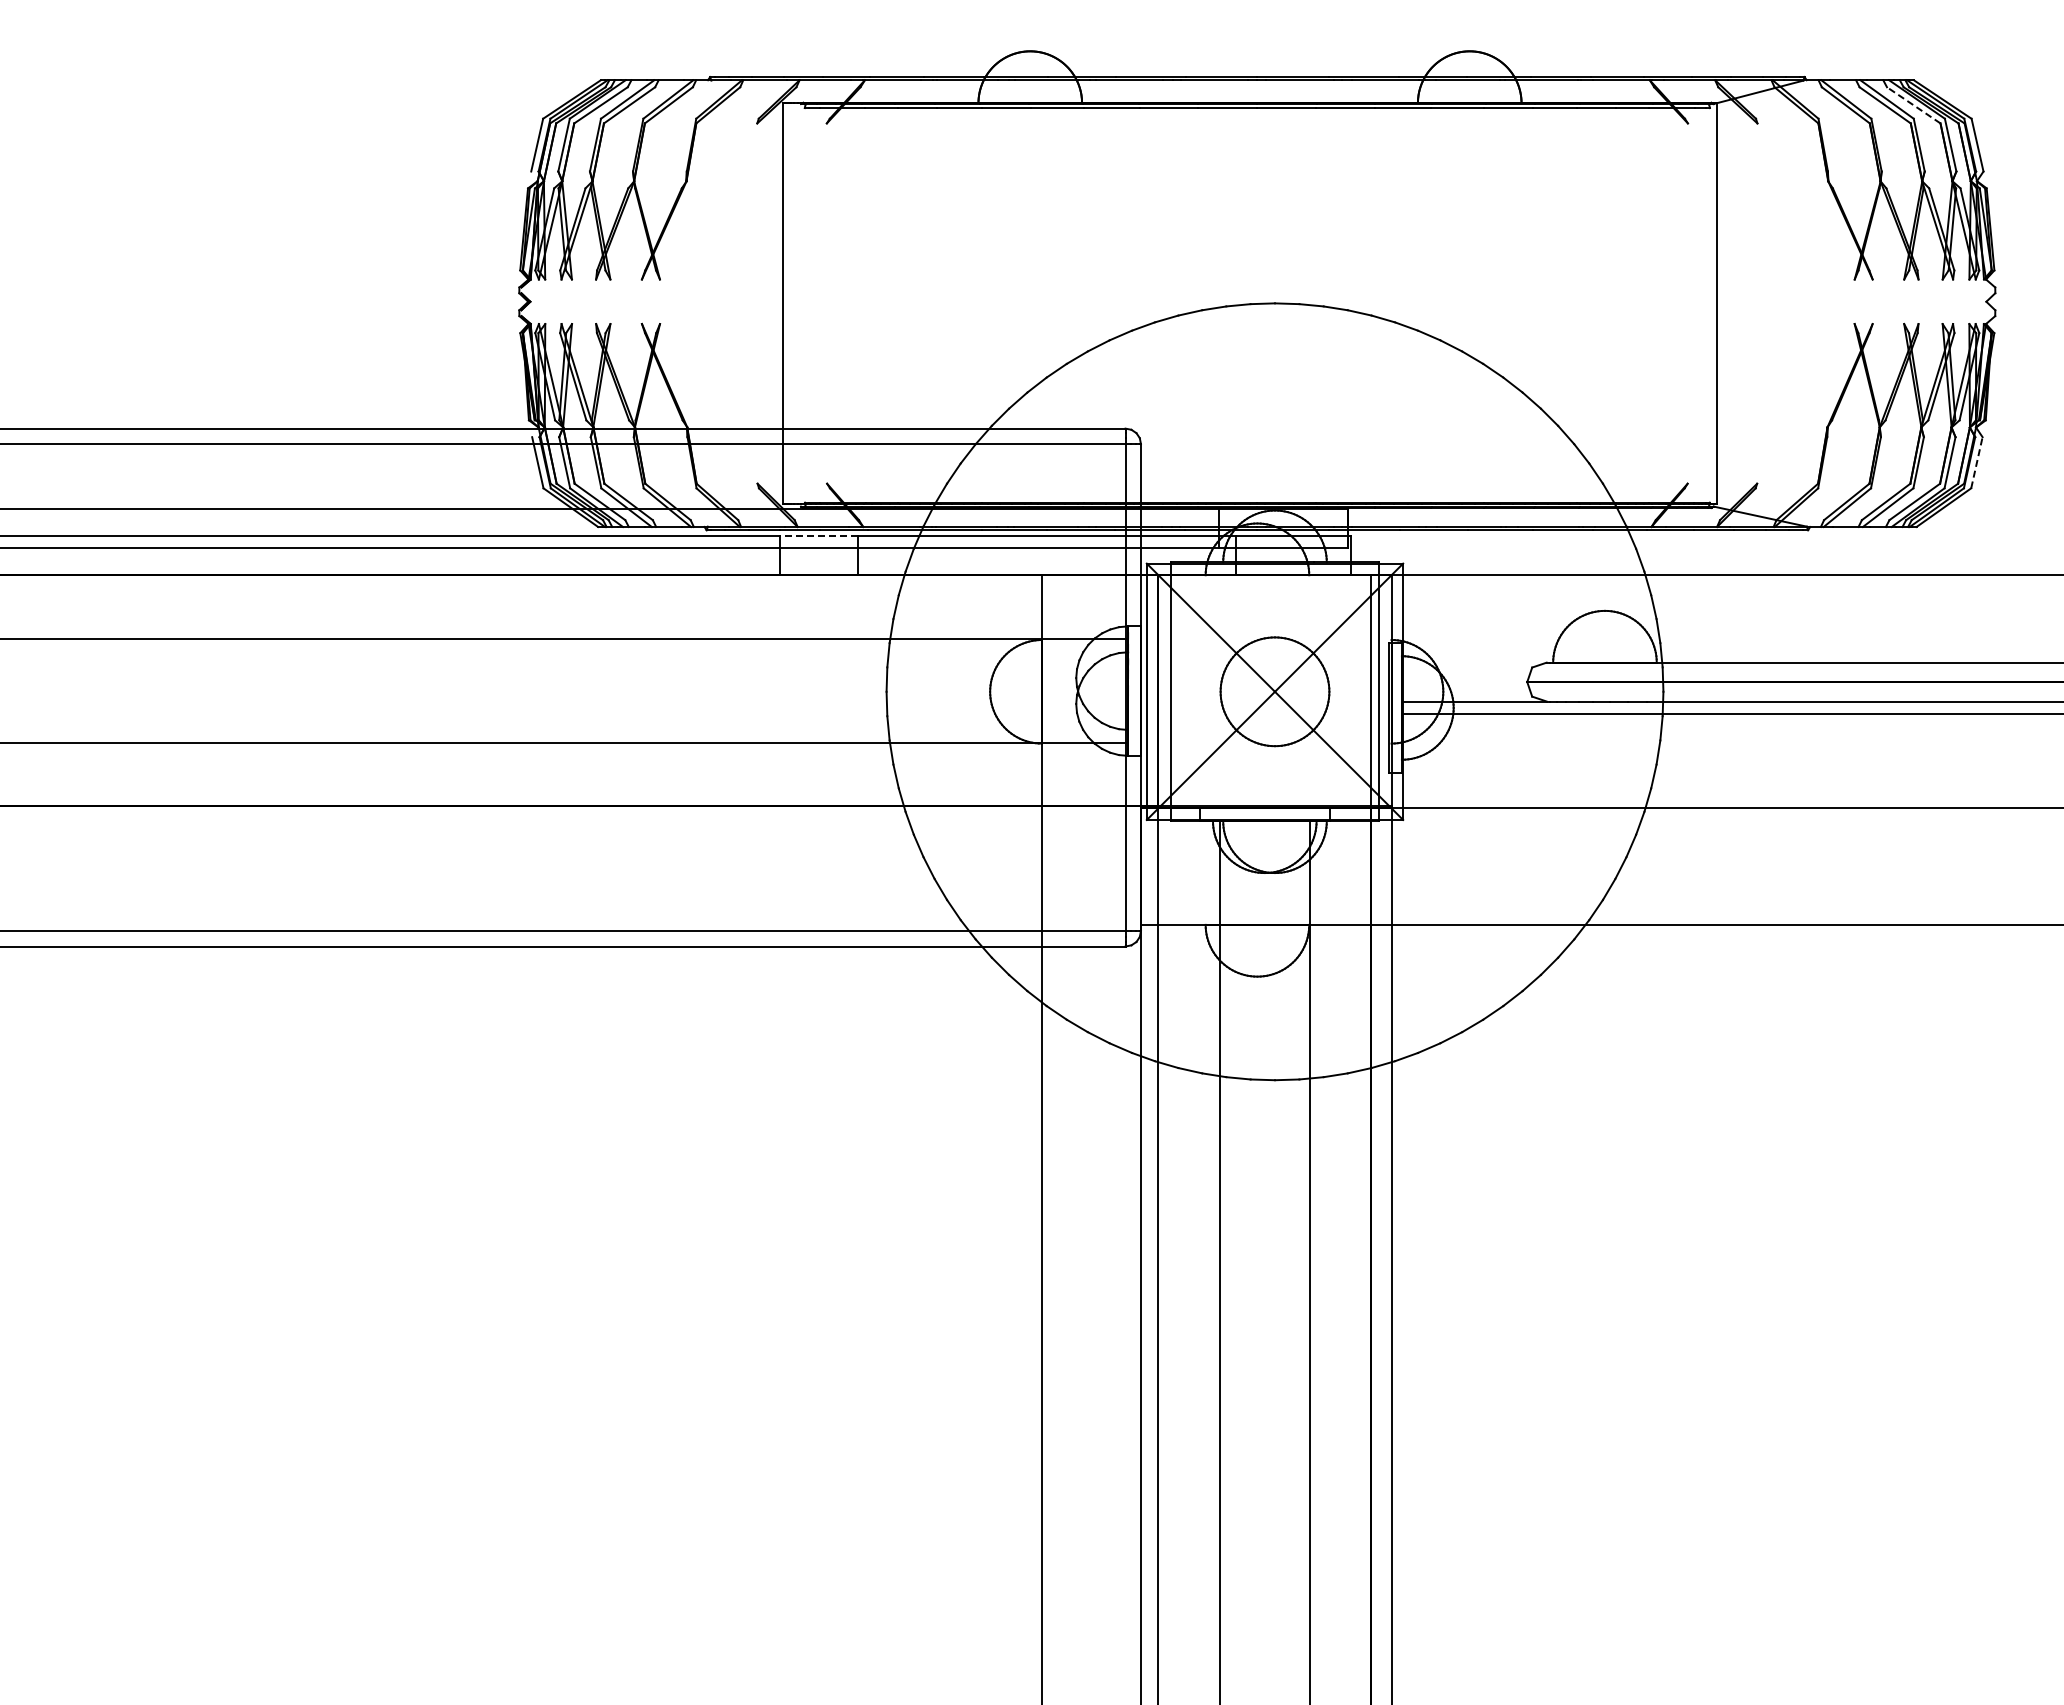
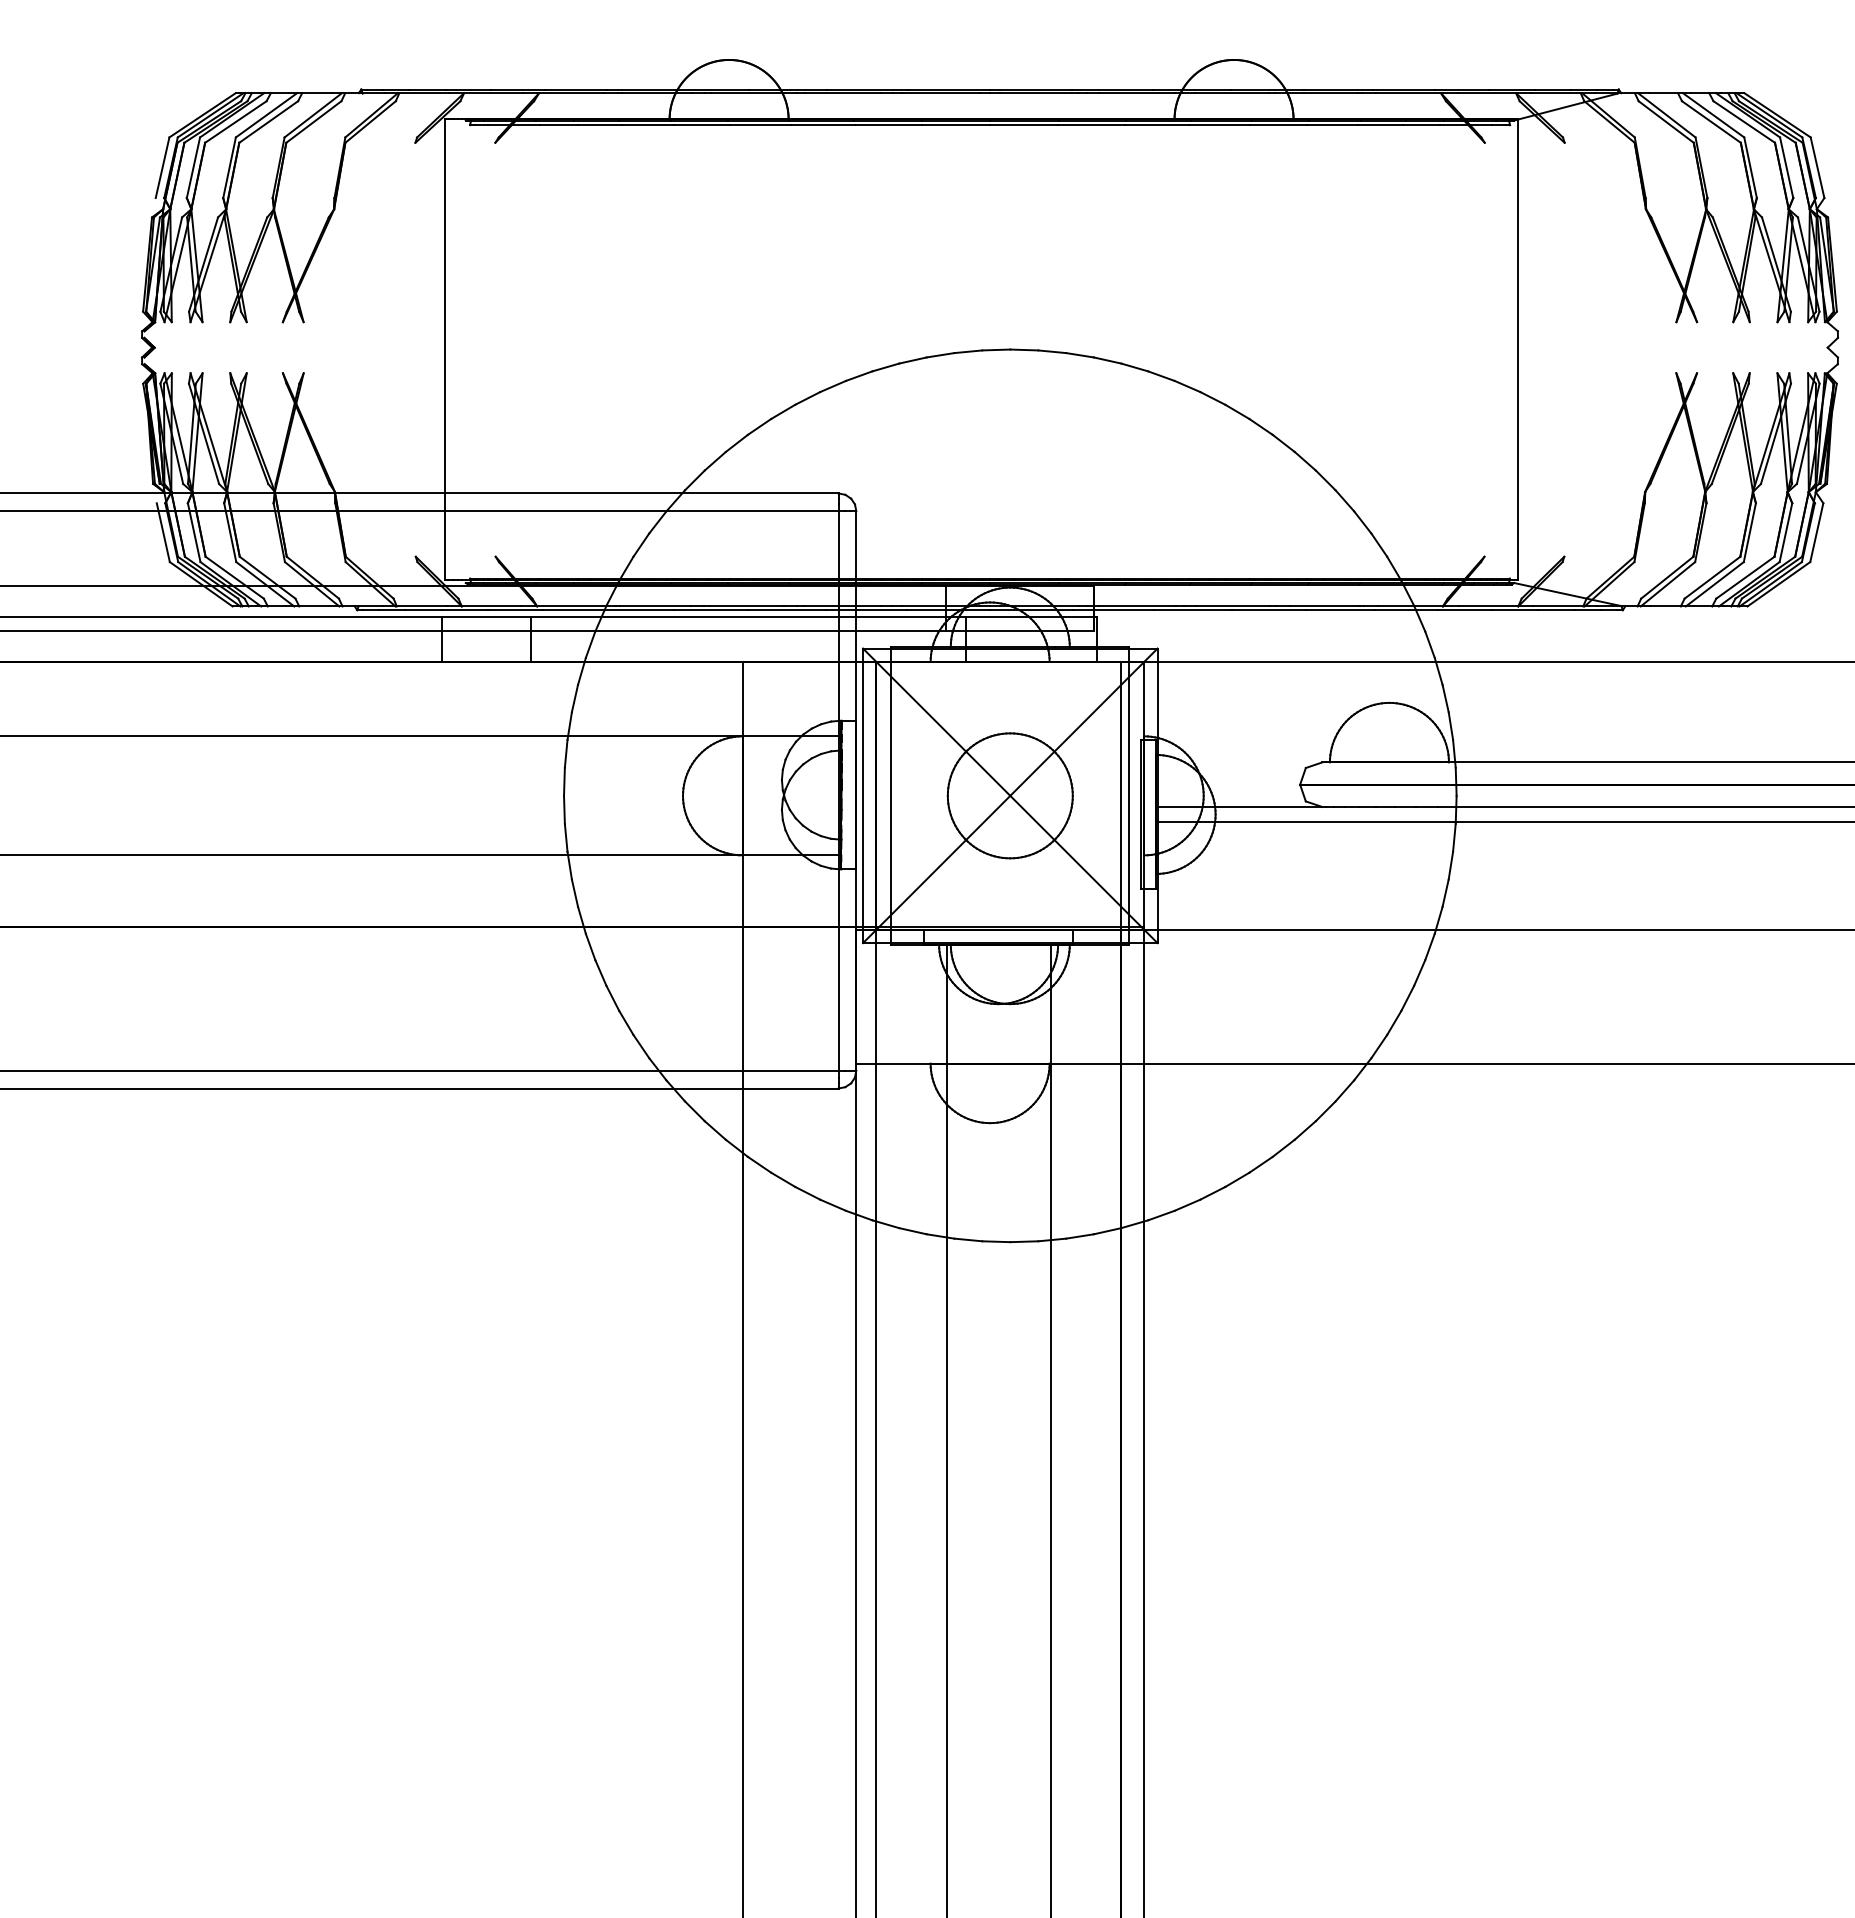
line: (1913, 105) -> (1743, 122), dashed -> solid
line: (1977, 462) -> (1817, 532), dashed -> solid
line: (819, 536) -> (486, 617), dashed -> solid

